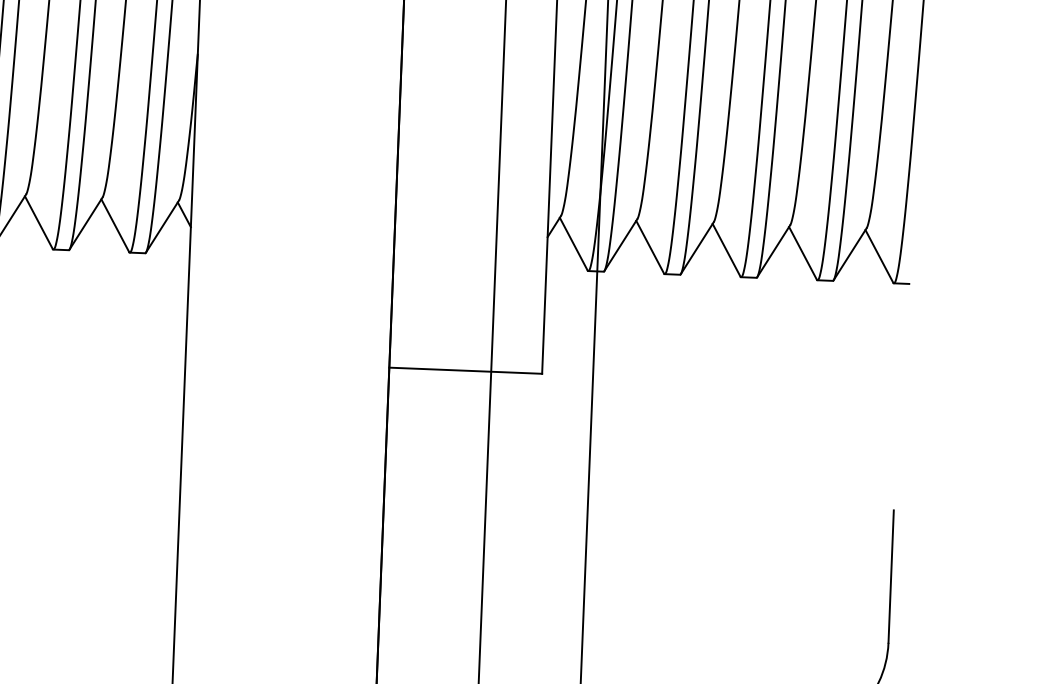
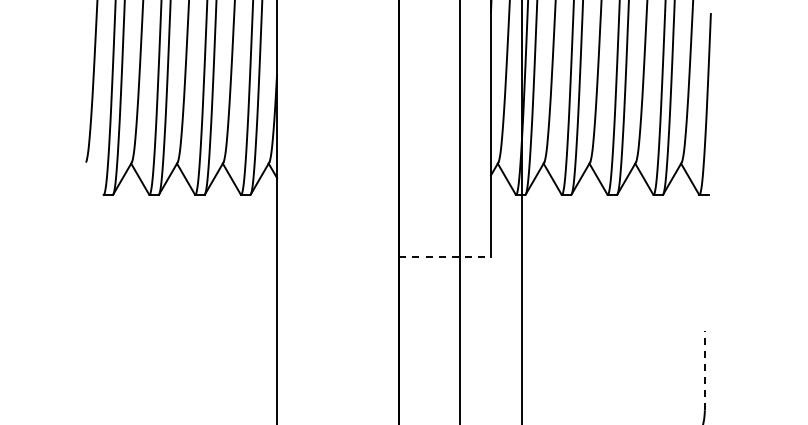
line: (466, 370) -> (445, 257), solid -> dashed
line: (890, 576) -> (704, 370), solid -> dashed

